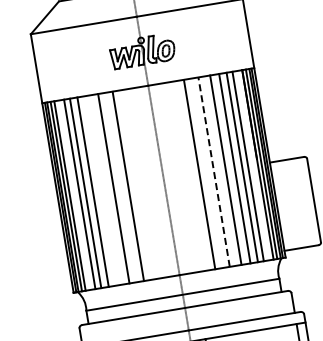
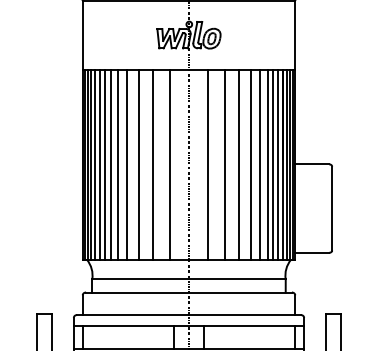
line: (253, 165) -> (278, 164), added
line: (214, 171) -> (239, 164), dashed -> solid
line: (183, 177) -> (208, 164), added
line: (144, 183) -> (169, 164), added
line: (101, 190) -> (126, 164), added
line: (74, 195) -> (99, 164), added

